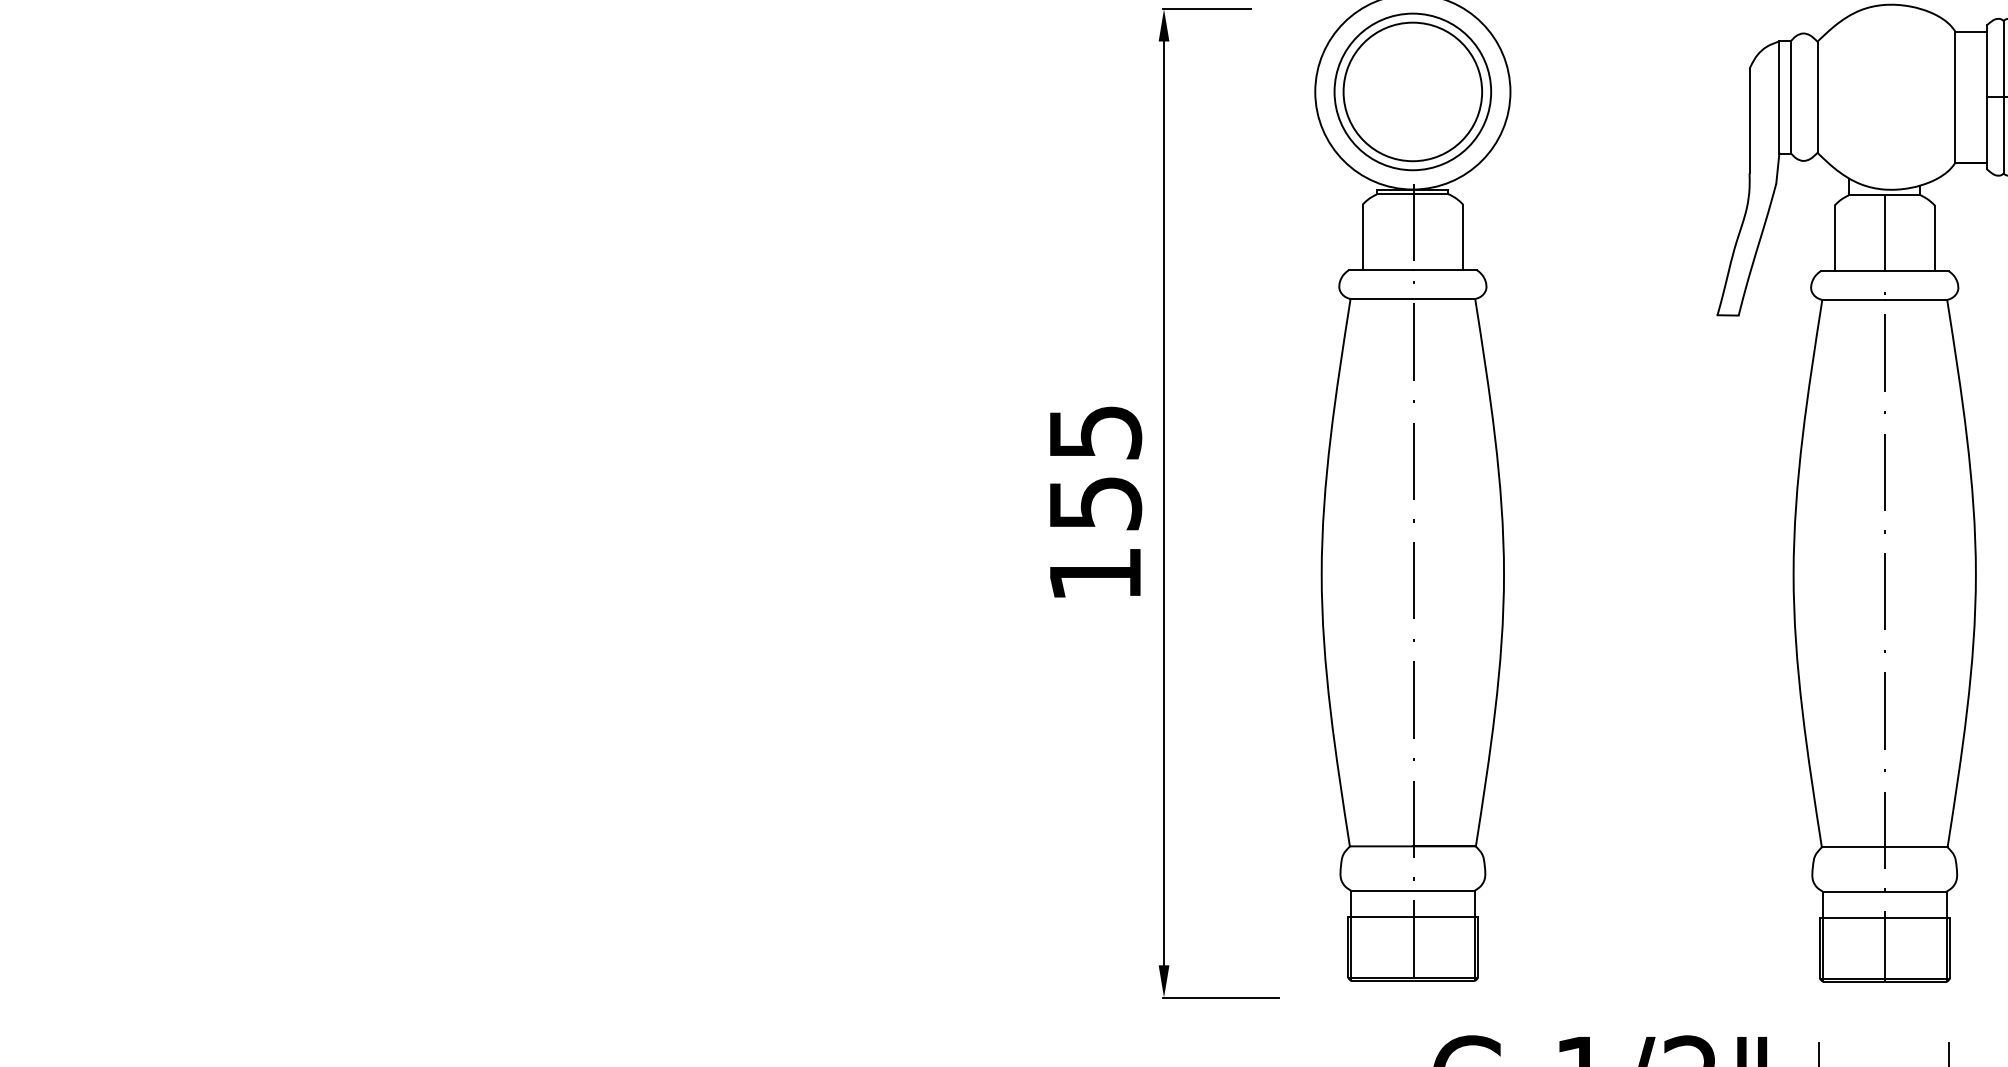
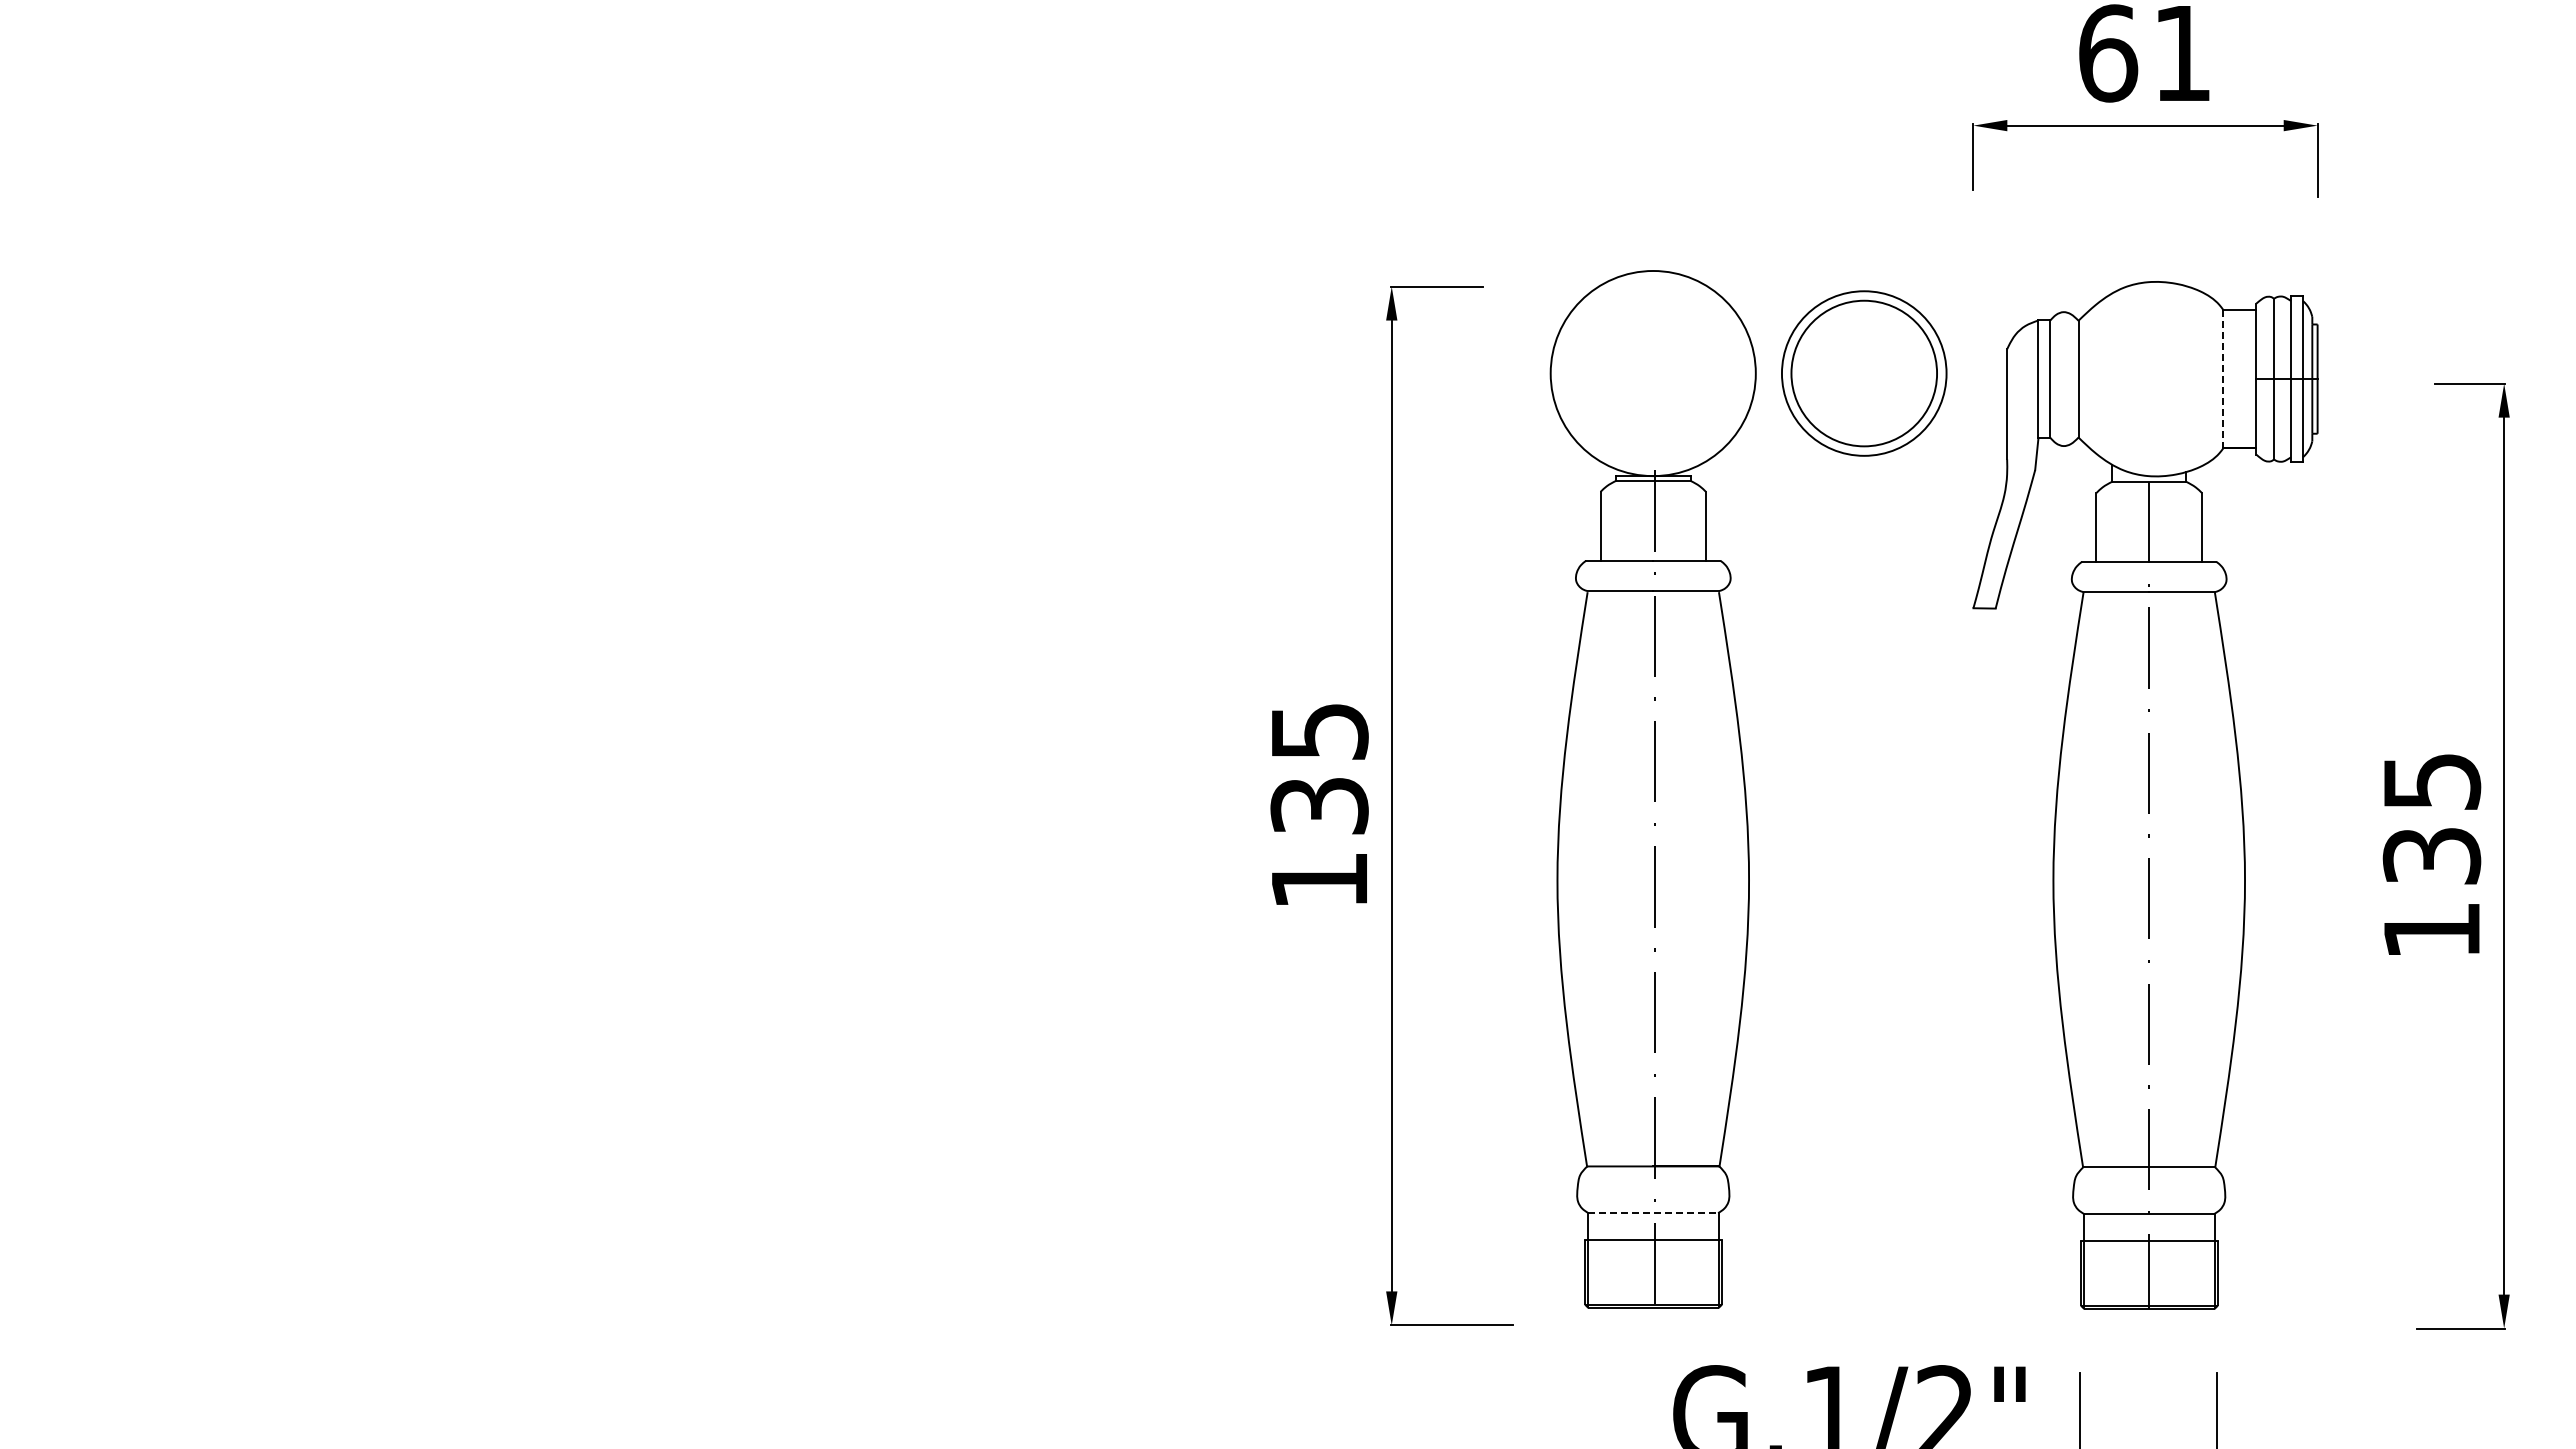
part: (1413, 91) -> (1864, 373), moved
line: (1955, 97) -> (2223, 379), solid -> dashed
text: (1095, 503) -> (1319, 806), 155 -> 135
line: (1413, 891) -> (1653, 1213), solid -> dashed

